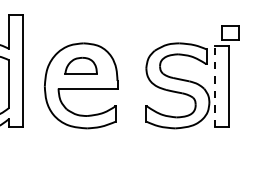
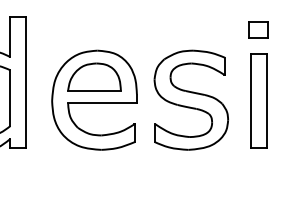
part: (230, 32) -> (258, 29), moved
part: (81, 65) -> (94, 76), size x1.43
part: (177, 85) -> (190, 99), moved
line: (214, 86) -> (250, 100), dashed -> solid

